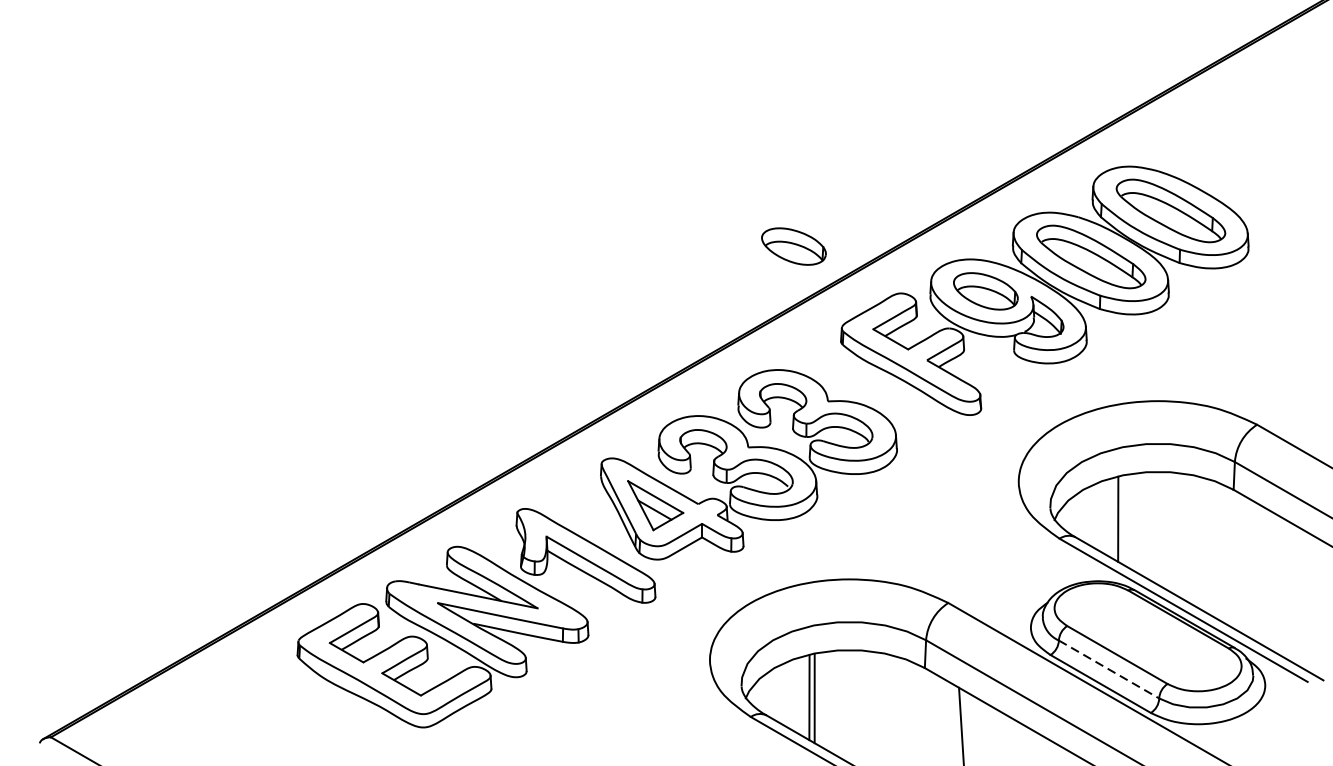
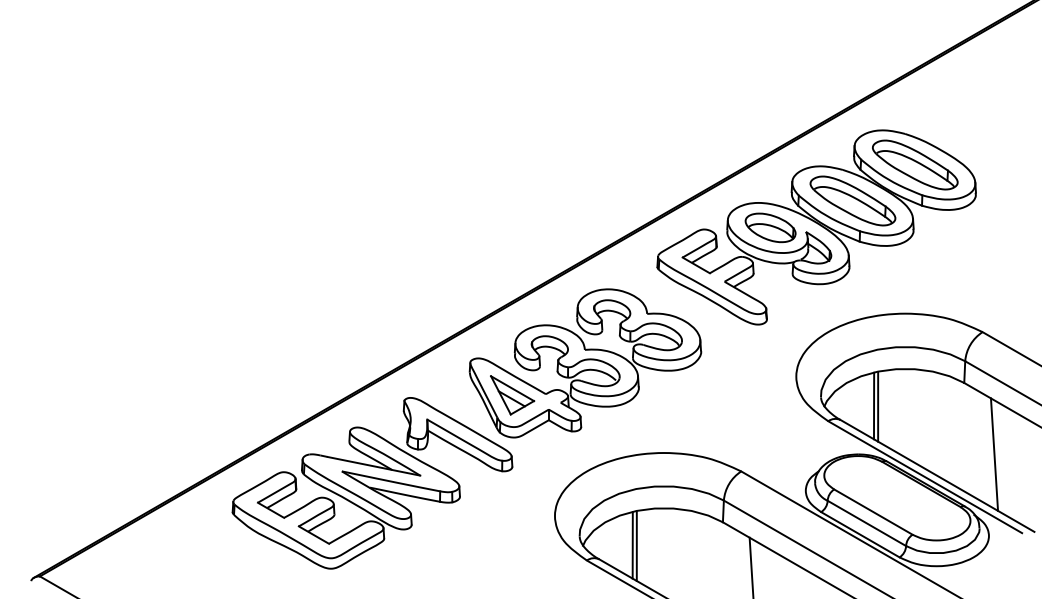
part: (793, 246) -> (620, 192), removed
line: (1123, 519) -> (878, 406), added
line: (1272, 581) -> (994, 454), added
line: (1109, 669) -> (867, 523), dashed -> solid

